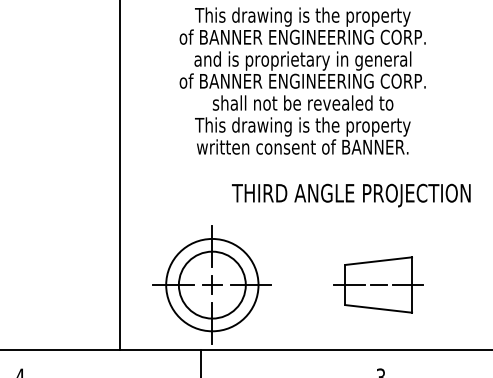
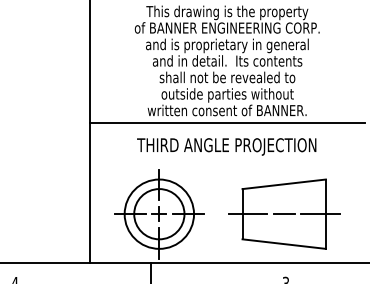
text: (301, 80) -> (226, 60), of BANNER ENGINEERING CORP. -> and in detail.  Its contents
text: (303, 127) -> (227, 95), This drawing is the property -> outside parties without
line: (303, 163) -> (227, 122), added
text: (351, 194) -> (226, 146), moved
part: (378, 284) -> (284, 213), size x1.67

